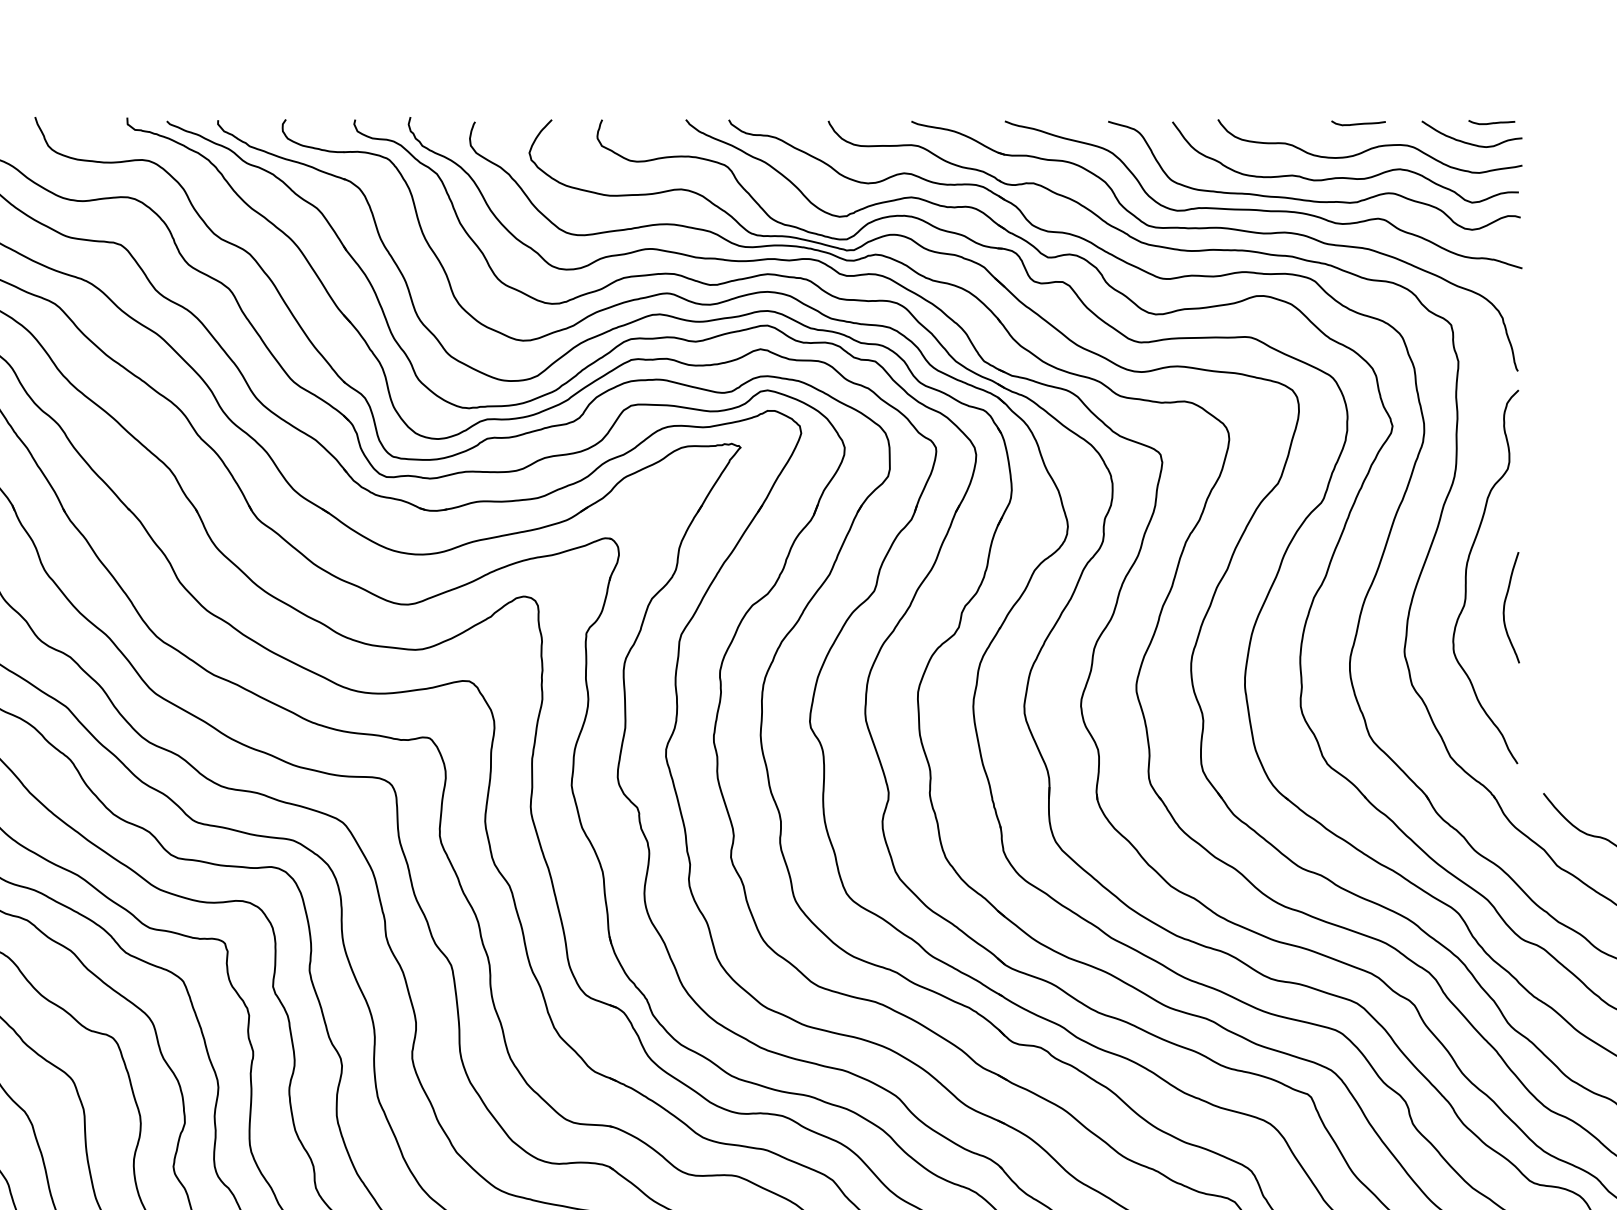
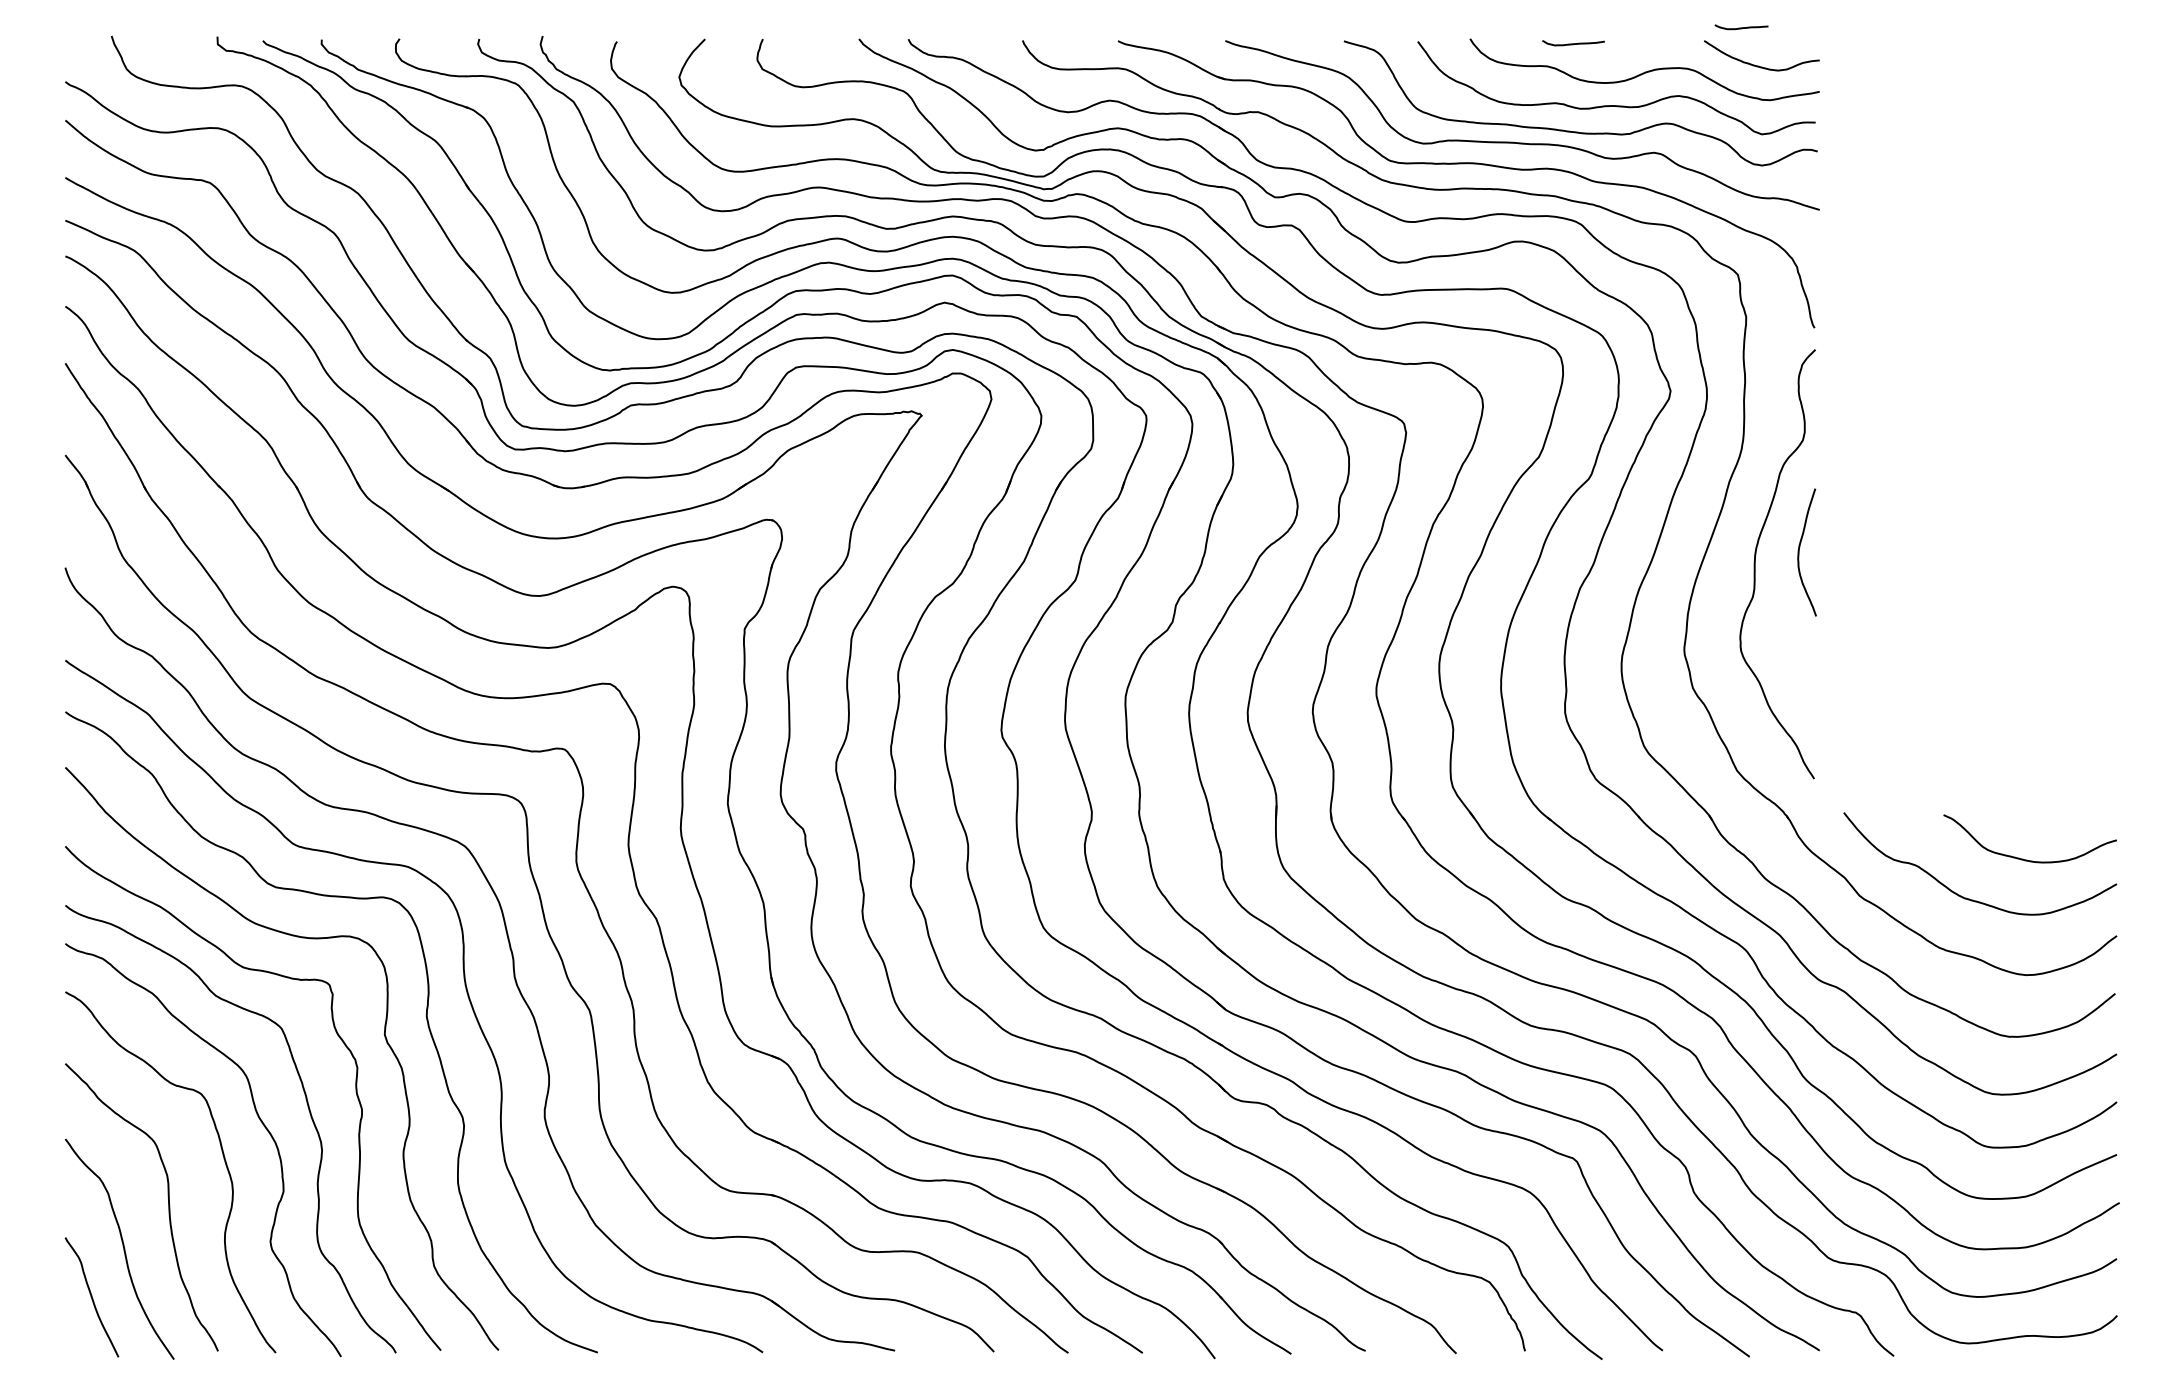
curve: (1491, 122) -> (1741, 27), moved
curve: (1358, 123) -> (1573, 43), moved
curve: (1504, 607) -> (1799, 552), moved

